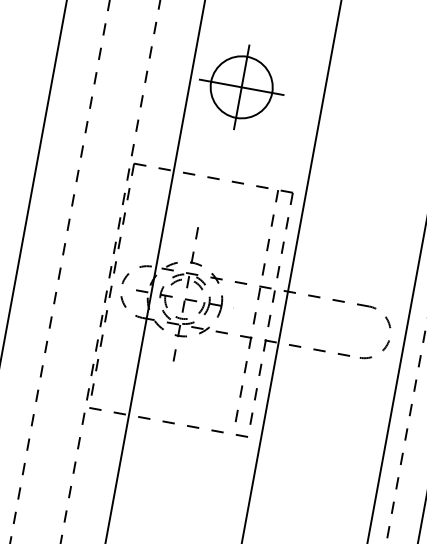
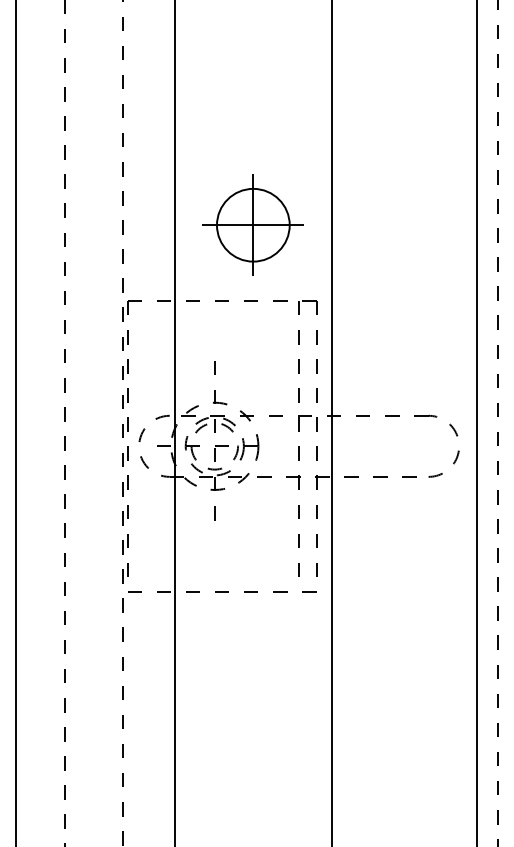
part: (241, 86) -> (252, 224), moved

